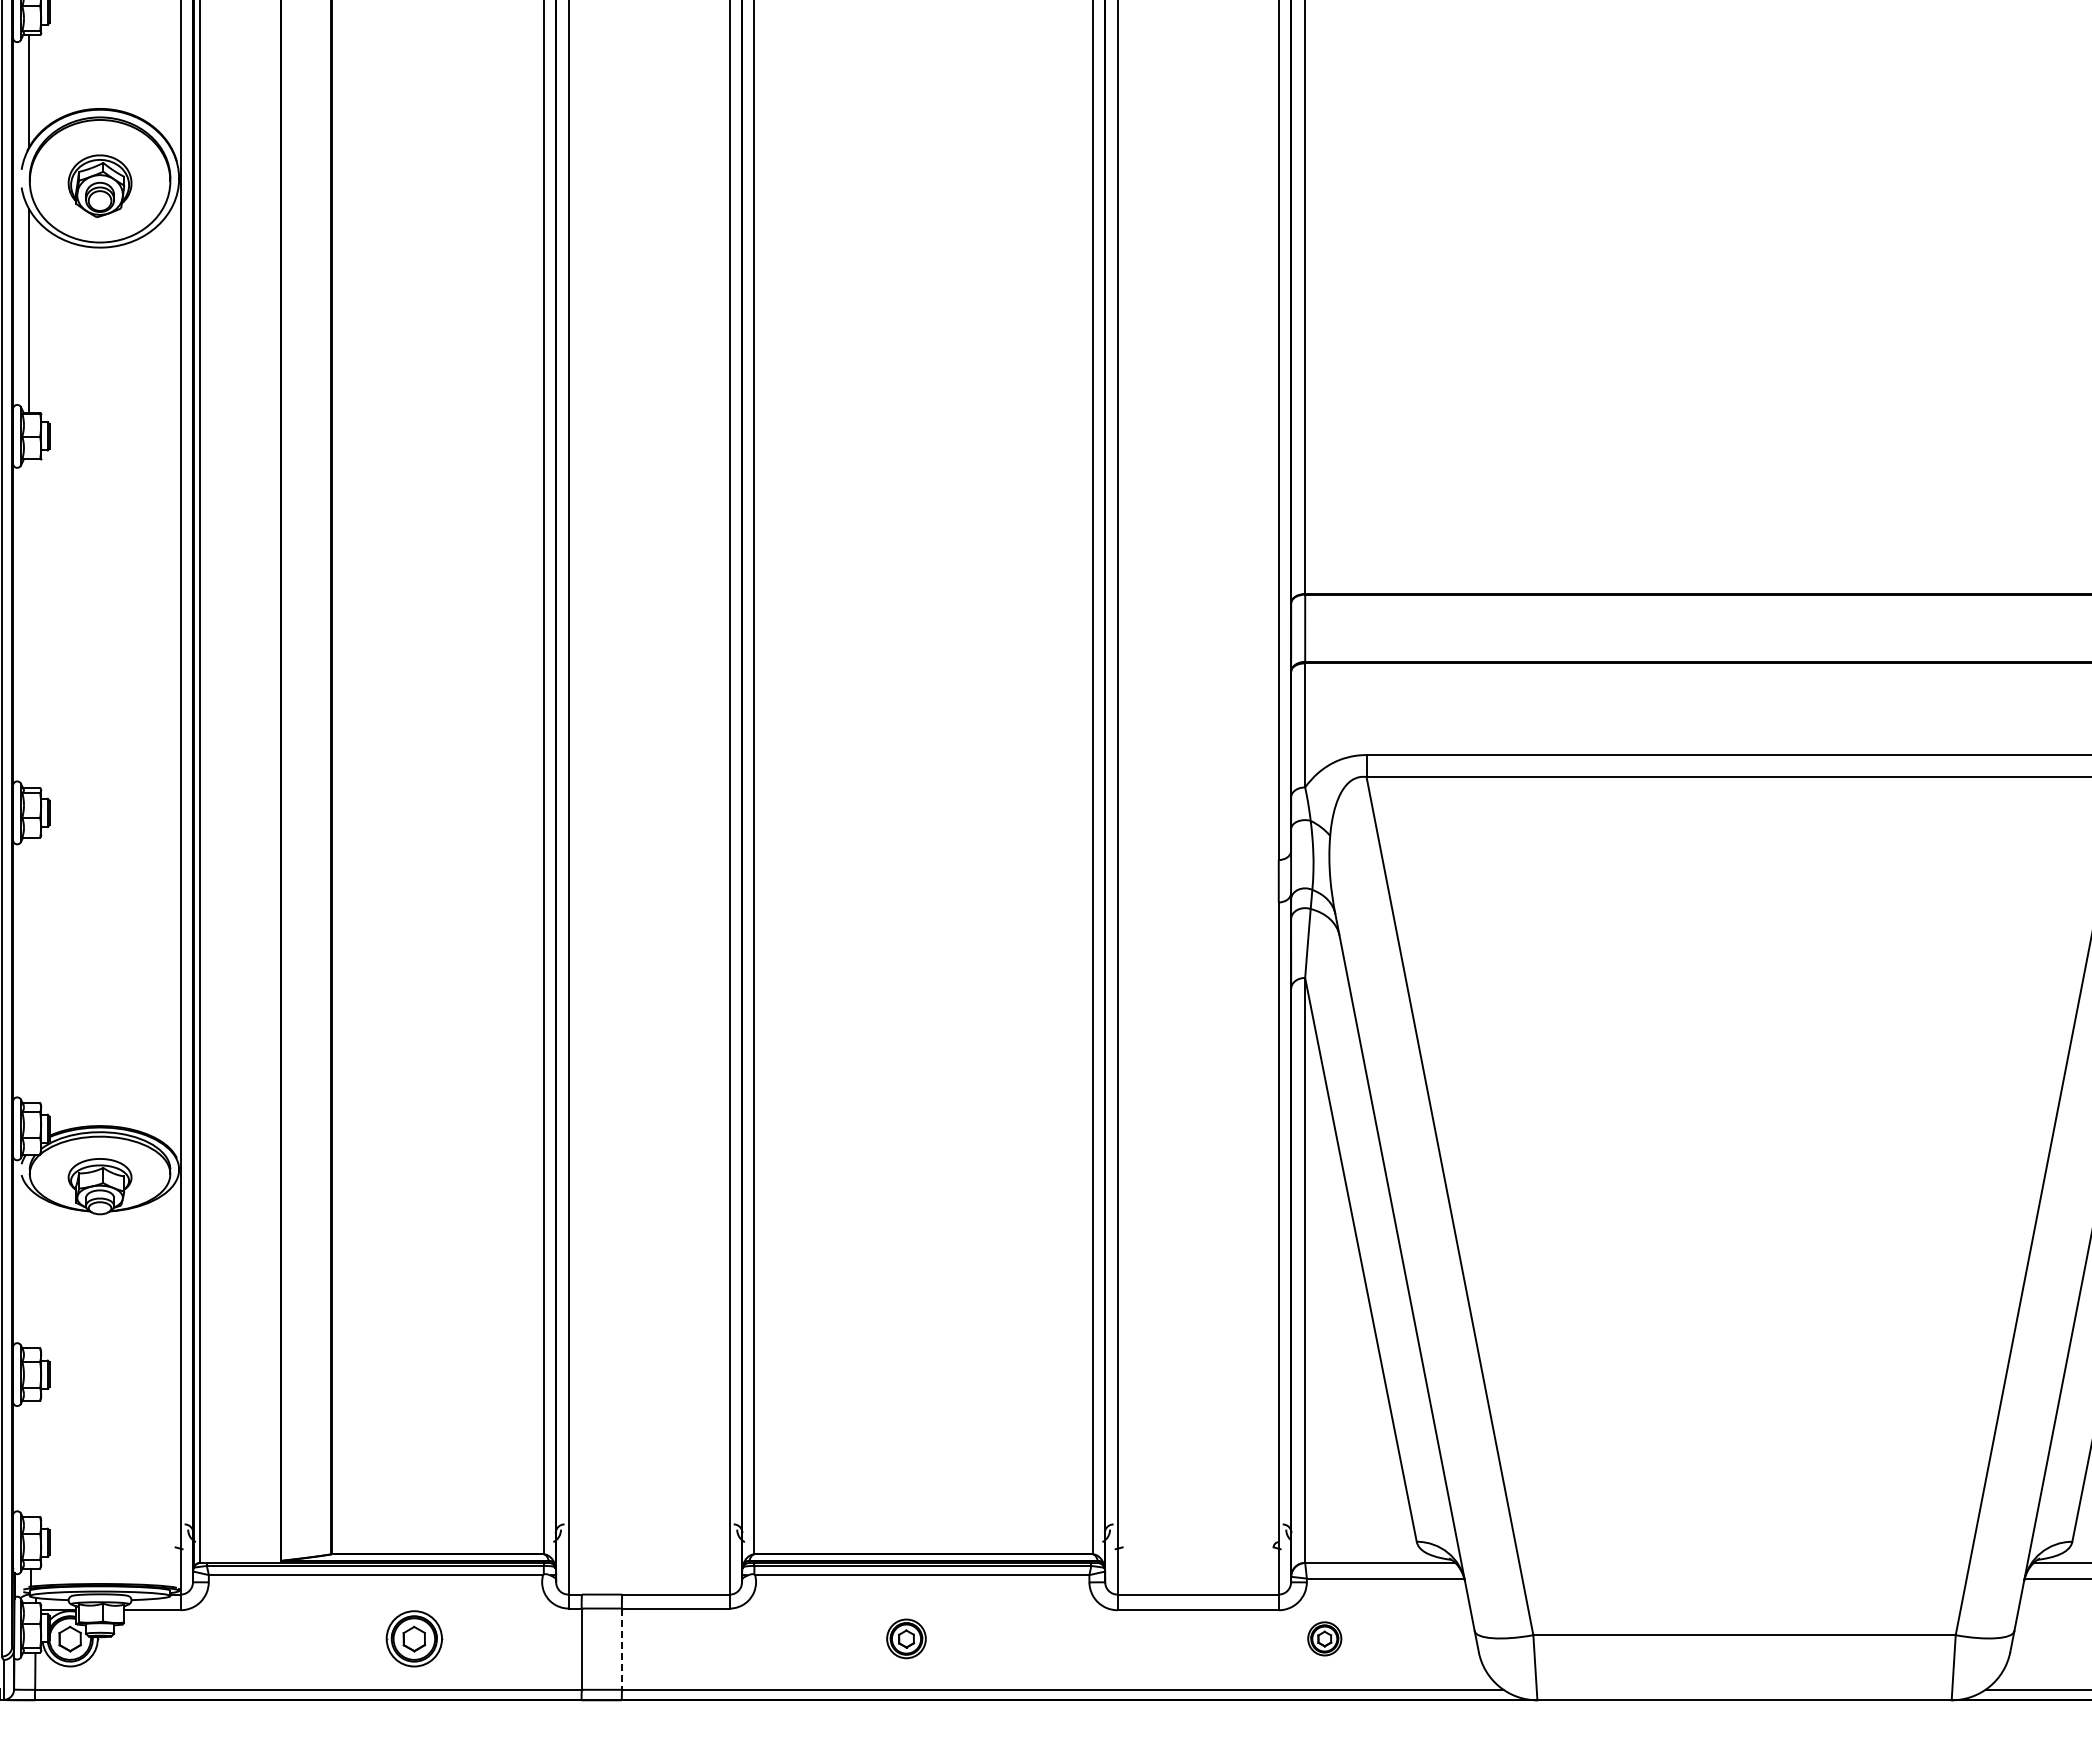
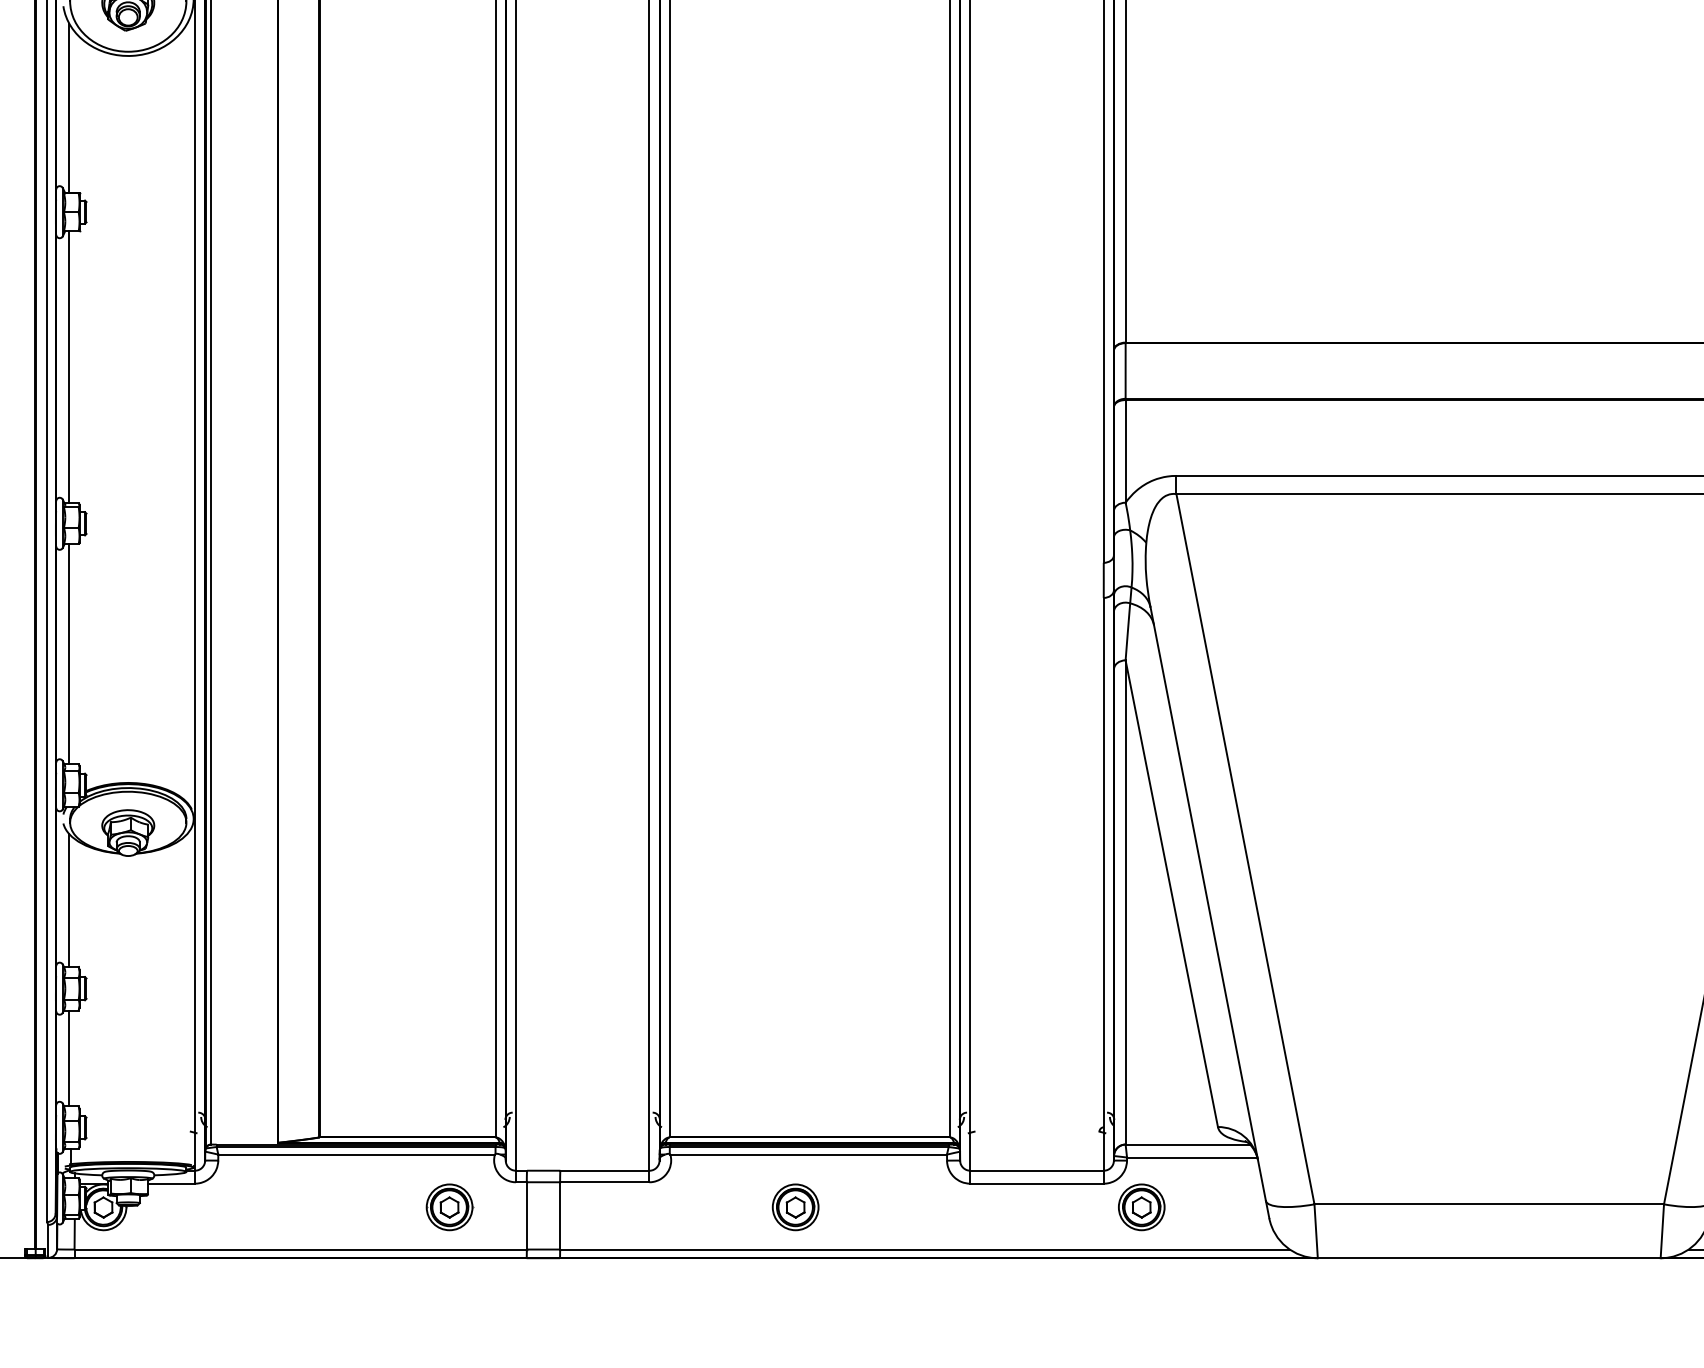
line: (28, 623) -> (69, 367), added
line: (28, 969) -> (69, 653), added
line: (28, 1267) -> (69, 900), added
line: (28, 1458) -> (69, 1058), added
part: (414, 1638) -> (449, 1207), moved
part: (906, 1638) -> (795, 1207), size x1.43
part: (1324, 1638) -> (1141, 1207), size x1.67
line: (621, 1649) -> (559, 1216), dashed -> solid

